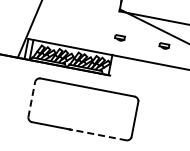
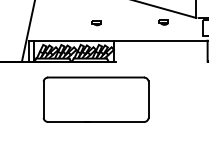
part: (119, 38) -> (96, 23), moved
line: (31, 99) -> (43, 99), dashed -> solid
line: (97, 135) -> (114, 122), dashed -> solid

